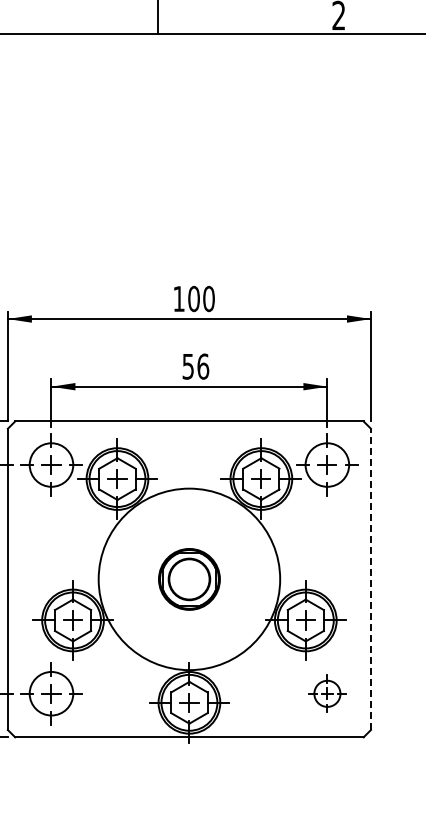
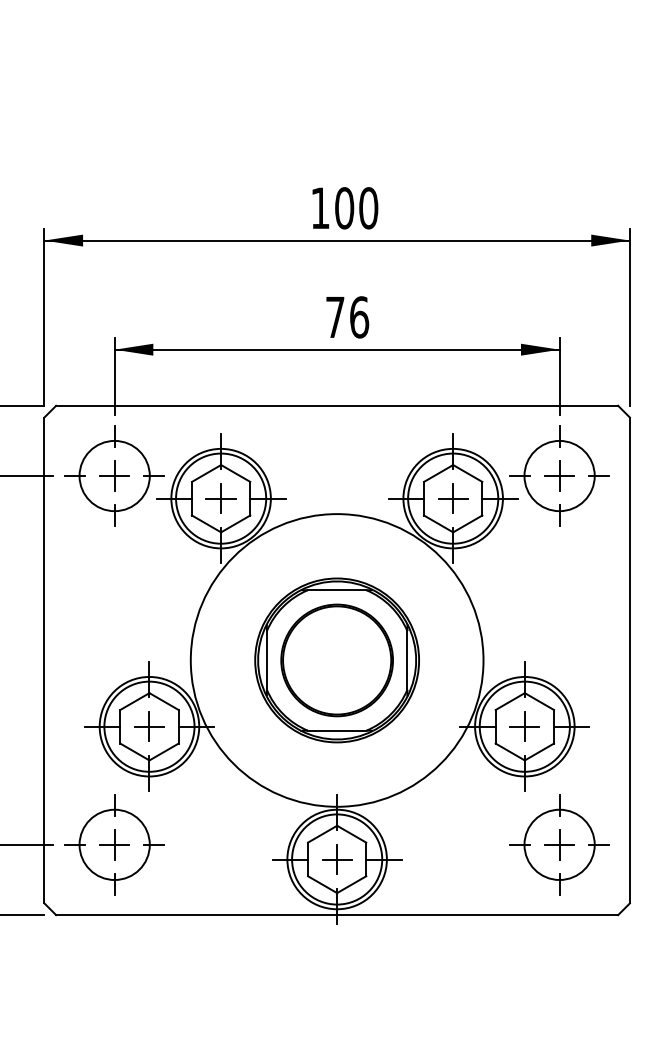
text: (187, 366) -> (334, 317), 56 -> 76
part: (189, 579) -> (337, 660), size x1.67
line: (370, 579) -> (629, 660), dashed -> solid
part: (327, 693) -> (559, 844), size x1.67

